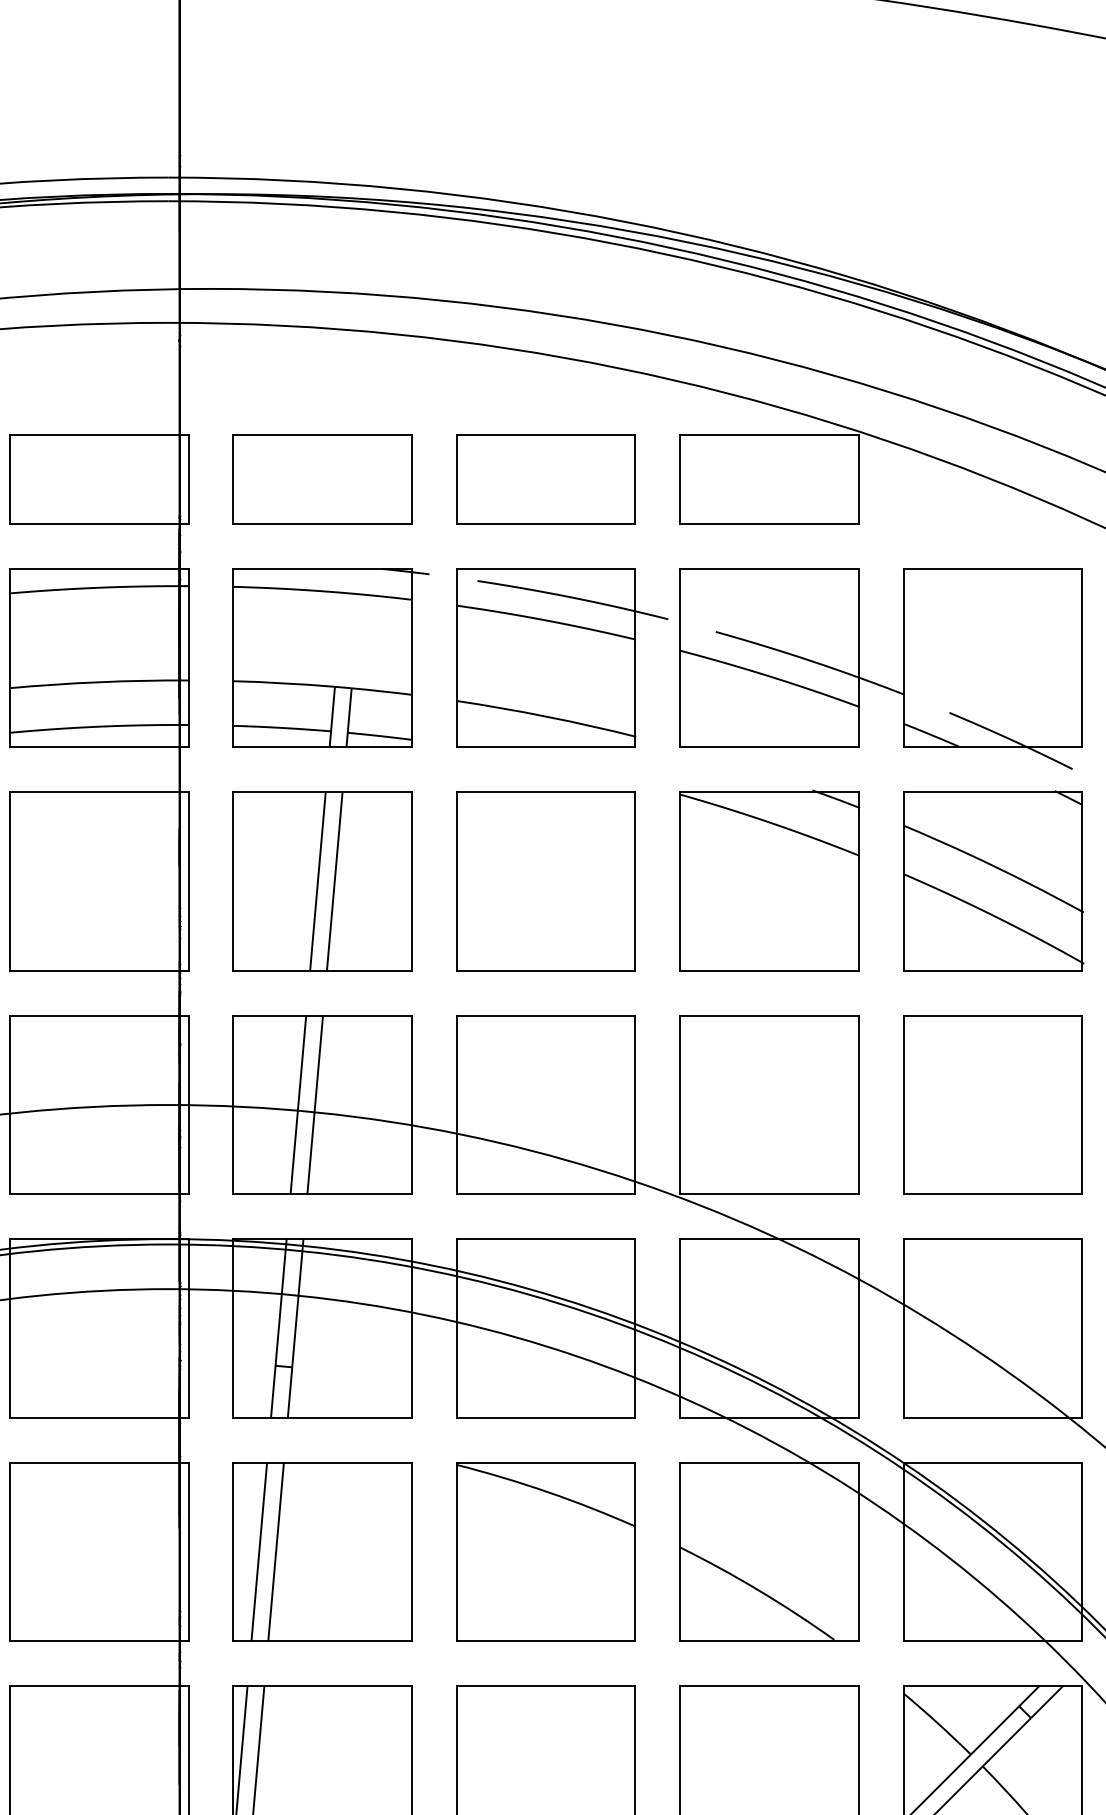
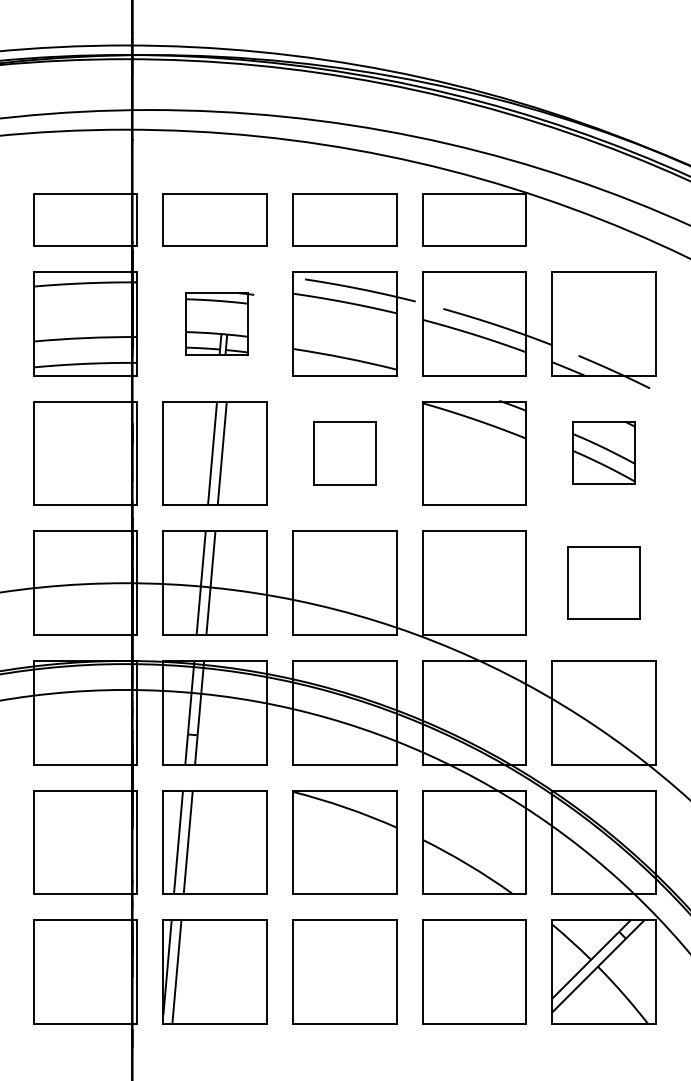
part: (329, 657) -> (219, 323), size x0.6
part: (992, 879) -> (603, 452), size x0.6
part: (545, 881) -> (344, 453), size x0.6
part: (992, 1103) -> (603, 582), size x0.7

